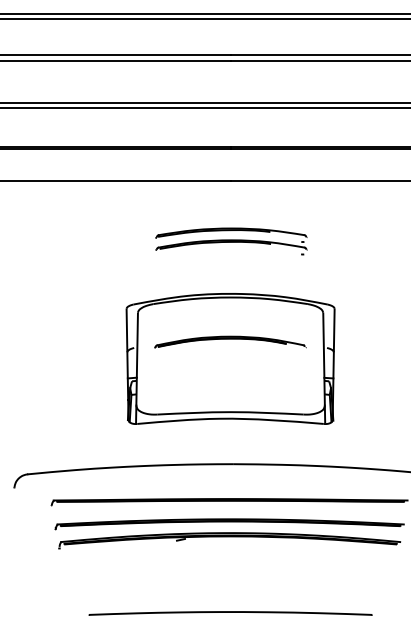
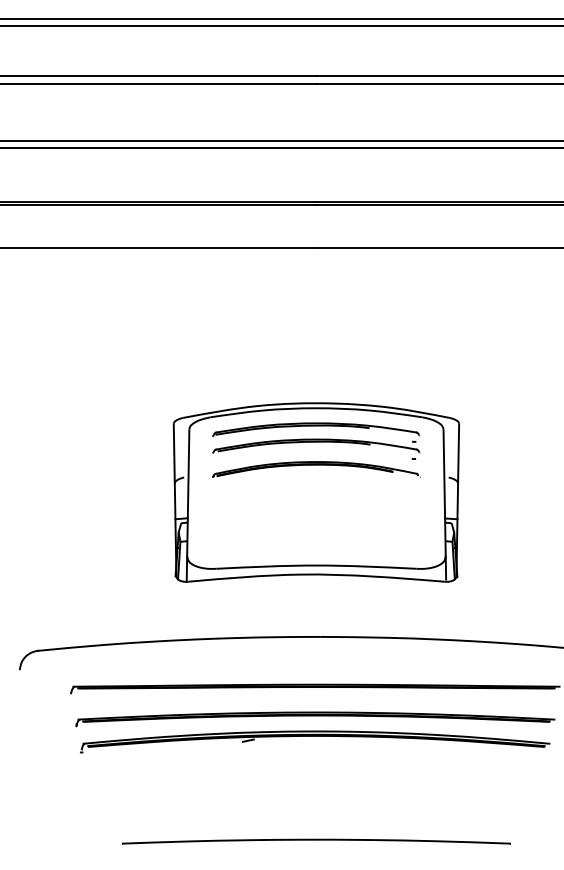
part: (231, 241) -> (316, 441), moved

